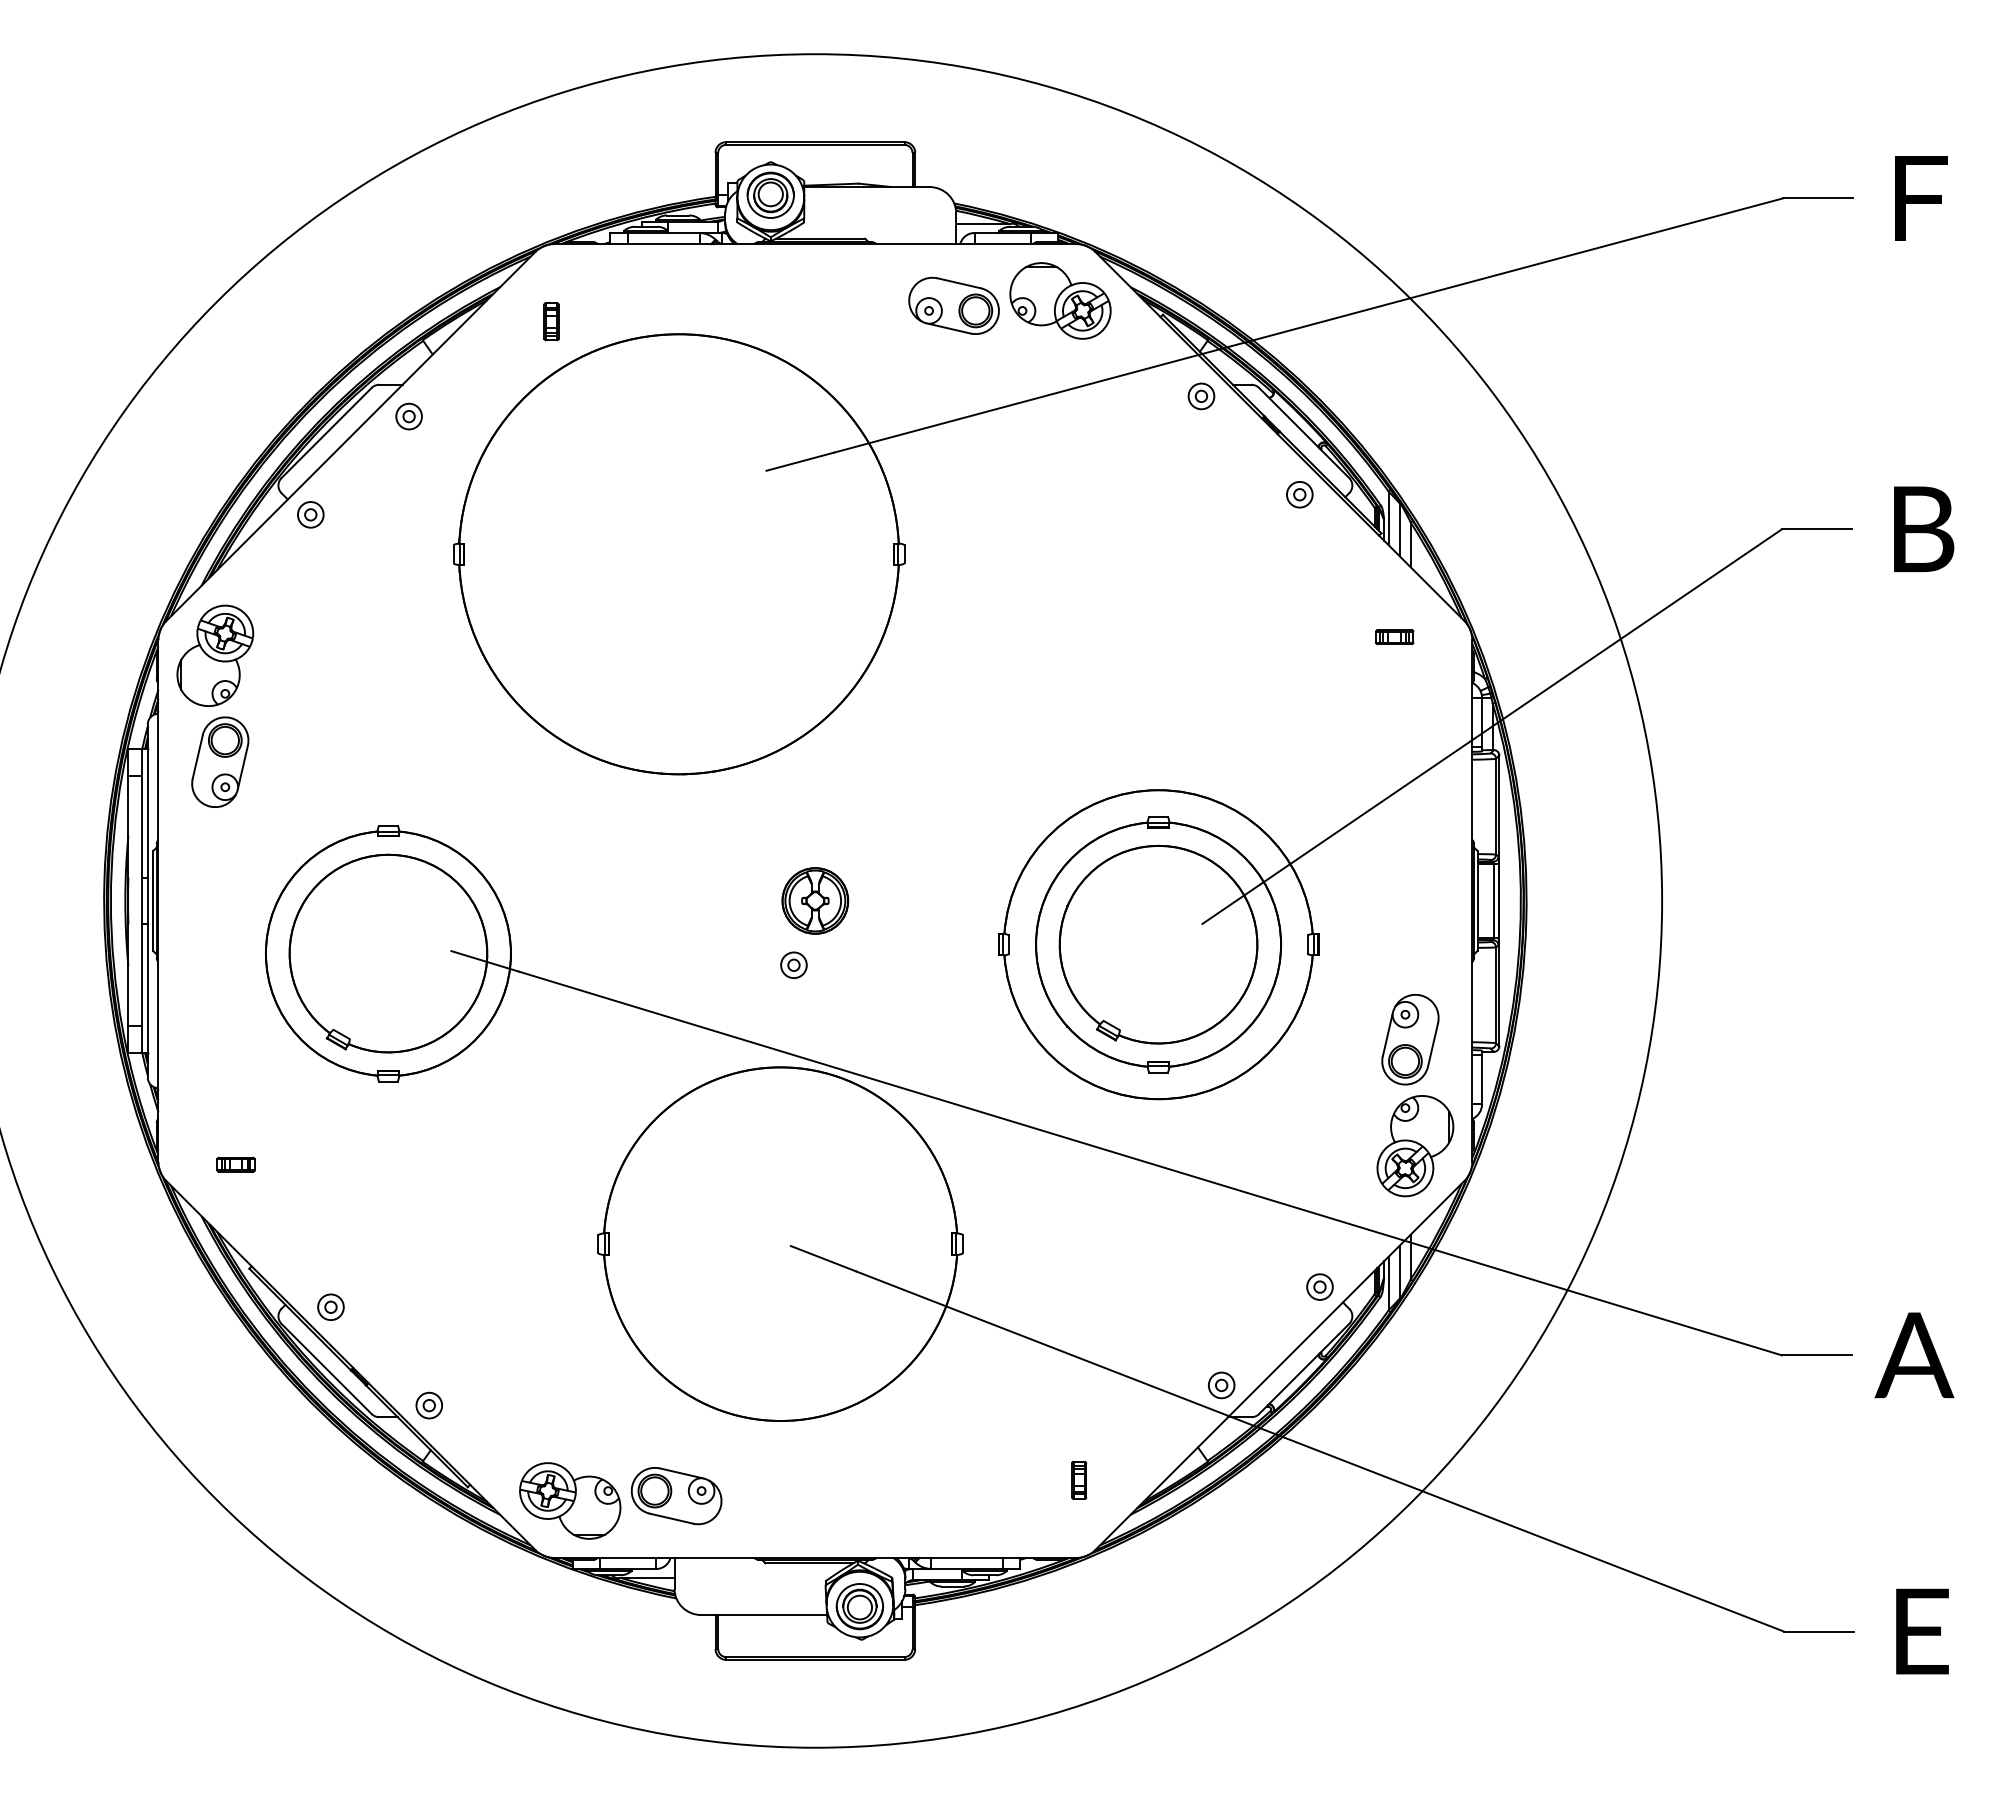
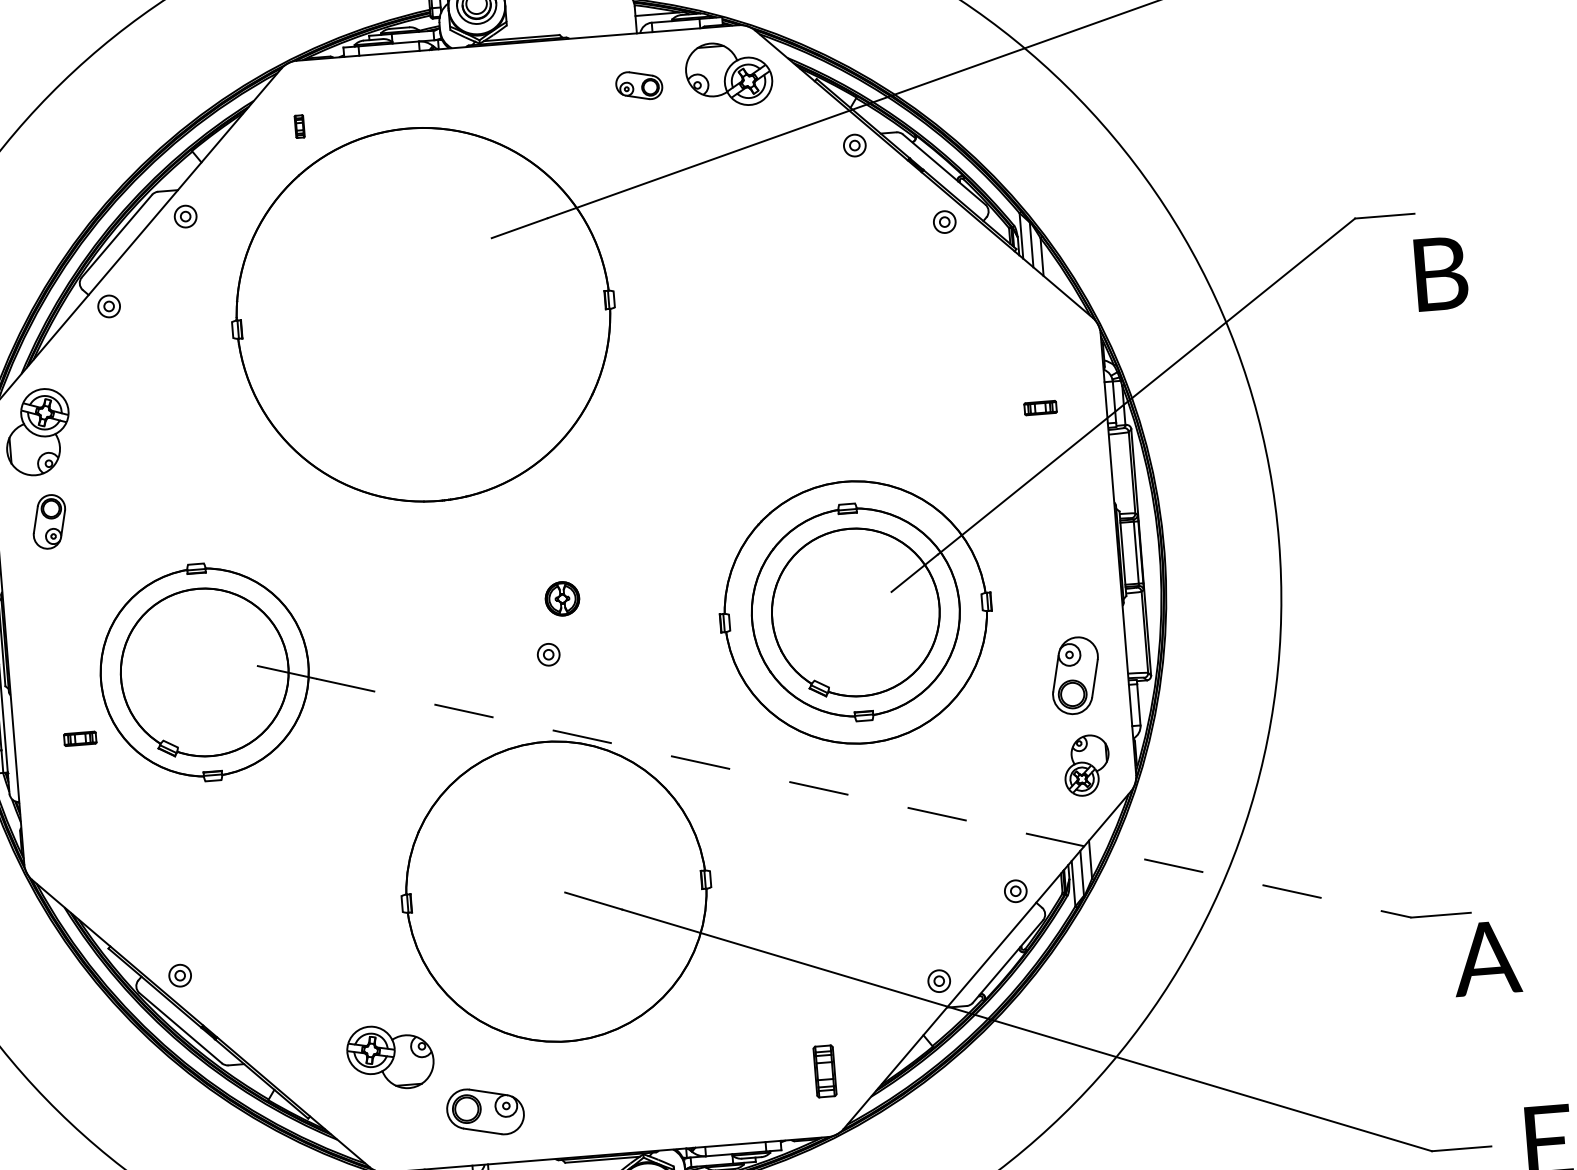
part: (953, 305) -> (638, 85), size x0.6
part: (551, 321) -> (299, 126), size x0.7
text: (1924, 529) -> (1441, 273), moved
part: (1394, 637) -> (1040, 408), moved
part: (220, 761) -> (49, 521), size x0.7
part: (815, 900) -> (562, 598), size x0.6
part: (1415, 1146) -> (1087, 765), size x0.7
line: (1150, 1163) -> (863, 798), solid -> dashed
part: (235, 1164) -> (79, 738), moved
text: (1914, 1355) -> (1486, 958), moved
part: (428, 1405) -> (269, 1052), removed
part: (1079, 1479) -> (825, 1070), size x1.6
part: (570, 1500) -> (390, 1056), moved

